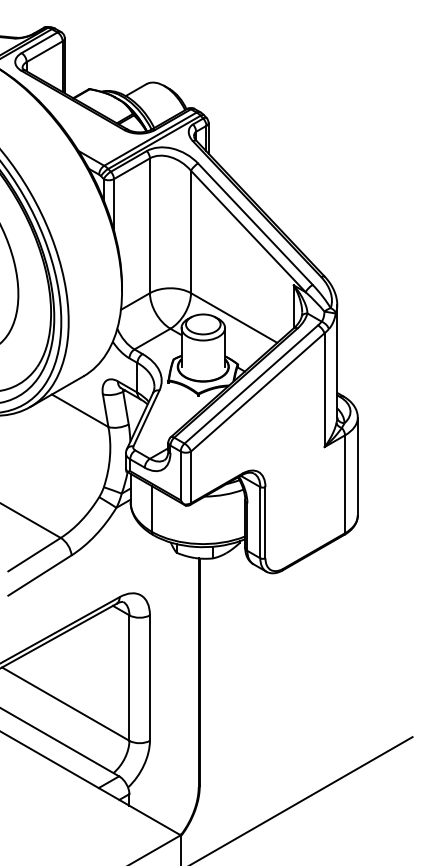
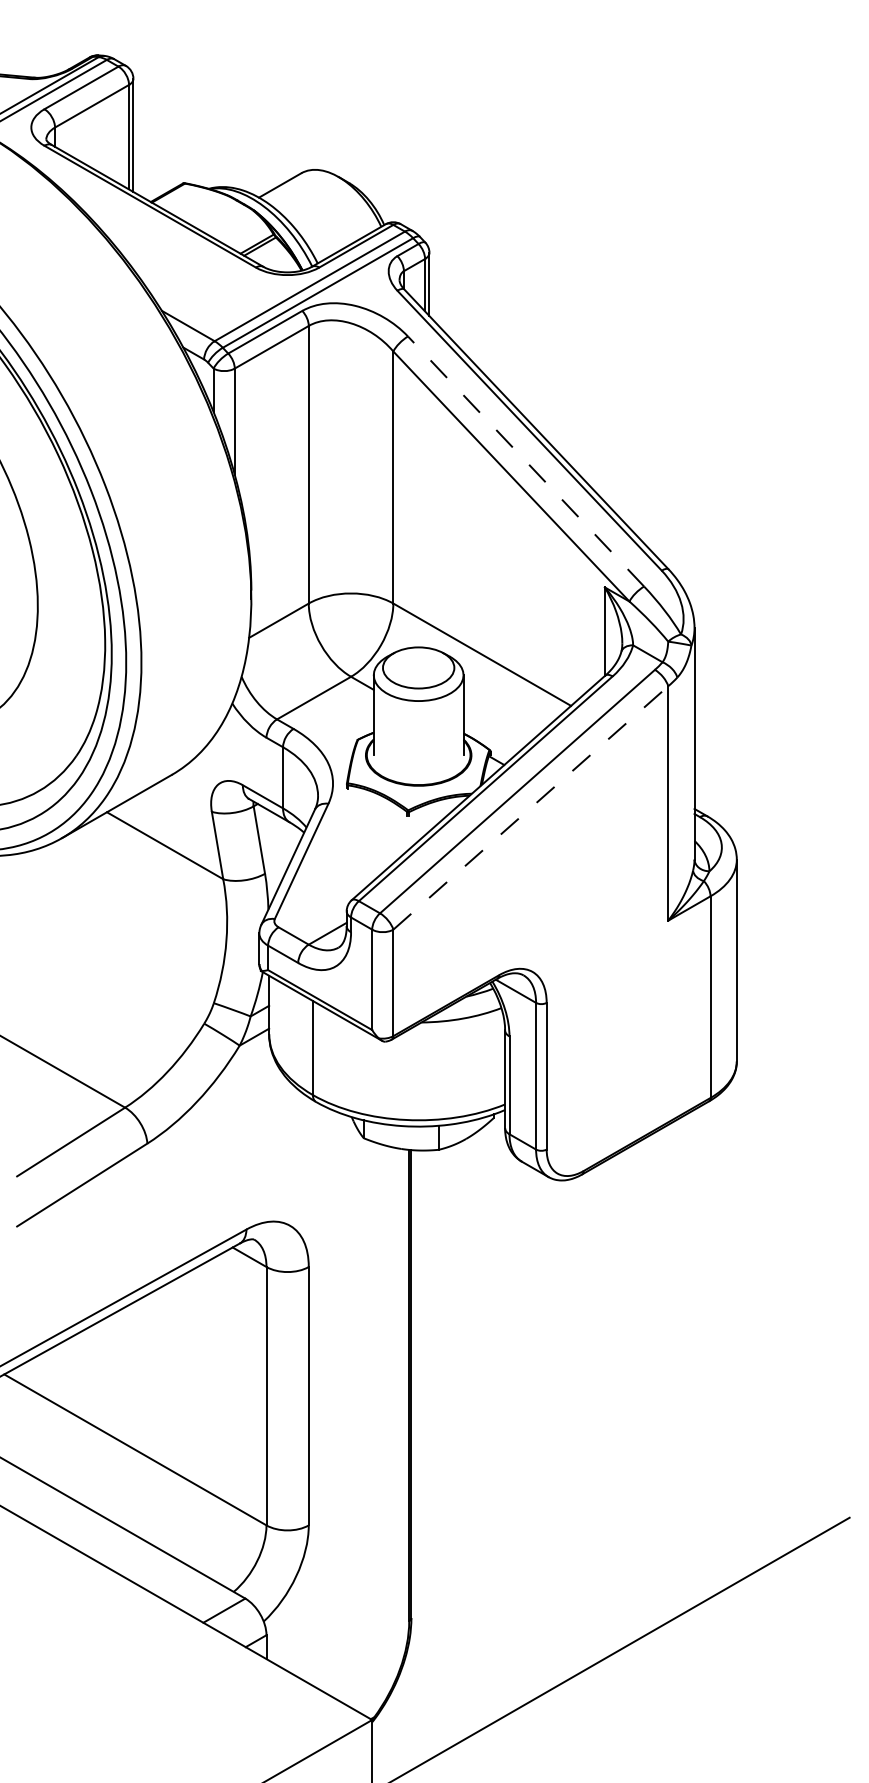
line: (255, 224) -> (526, 462), solid -> dashed
line: (258, 392) -> (532, 808), solid -> dashed

